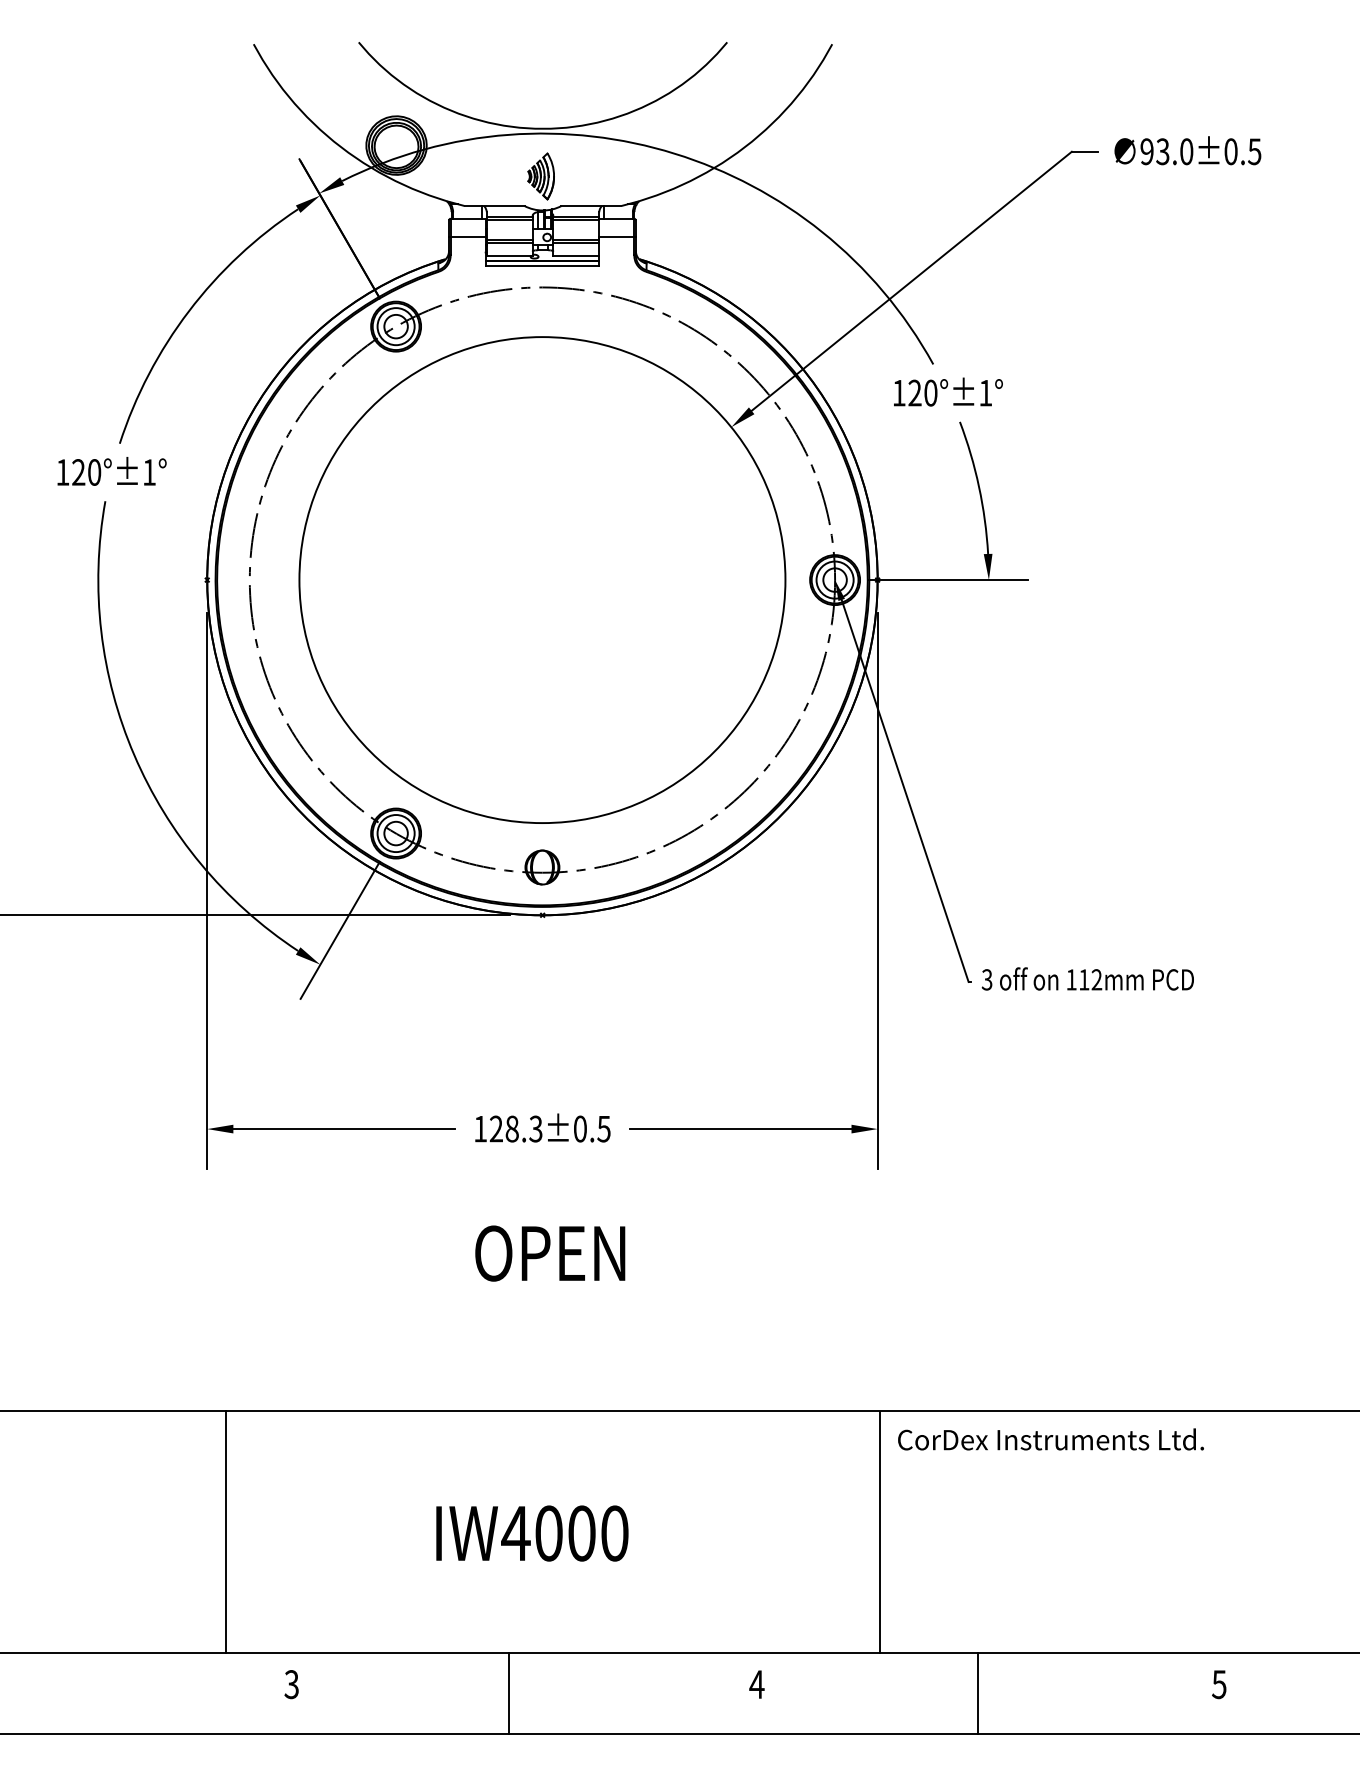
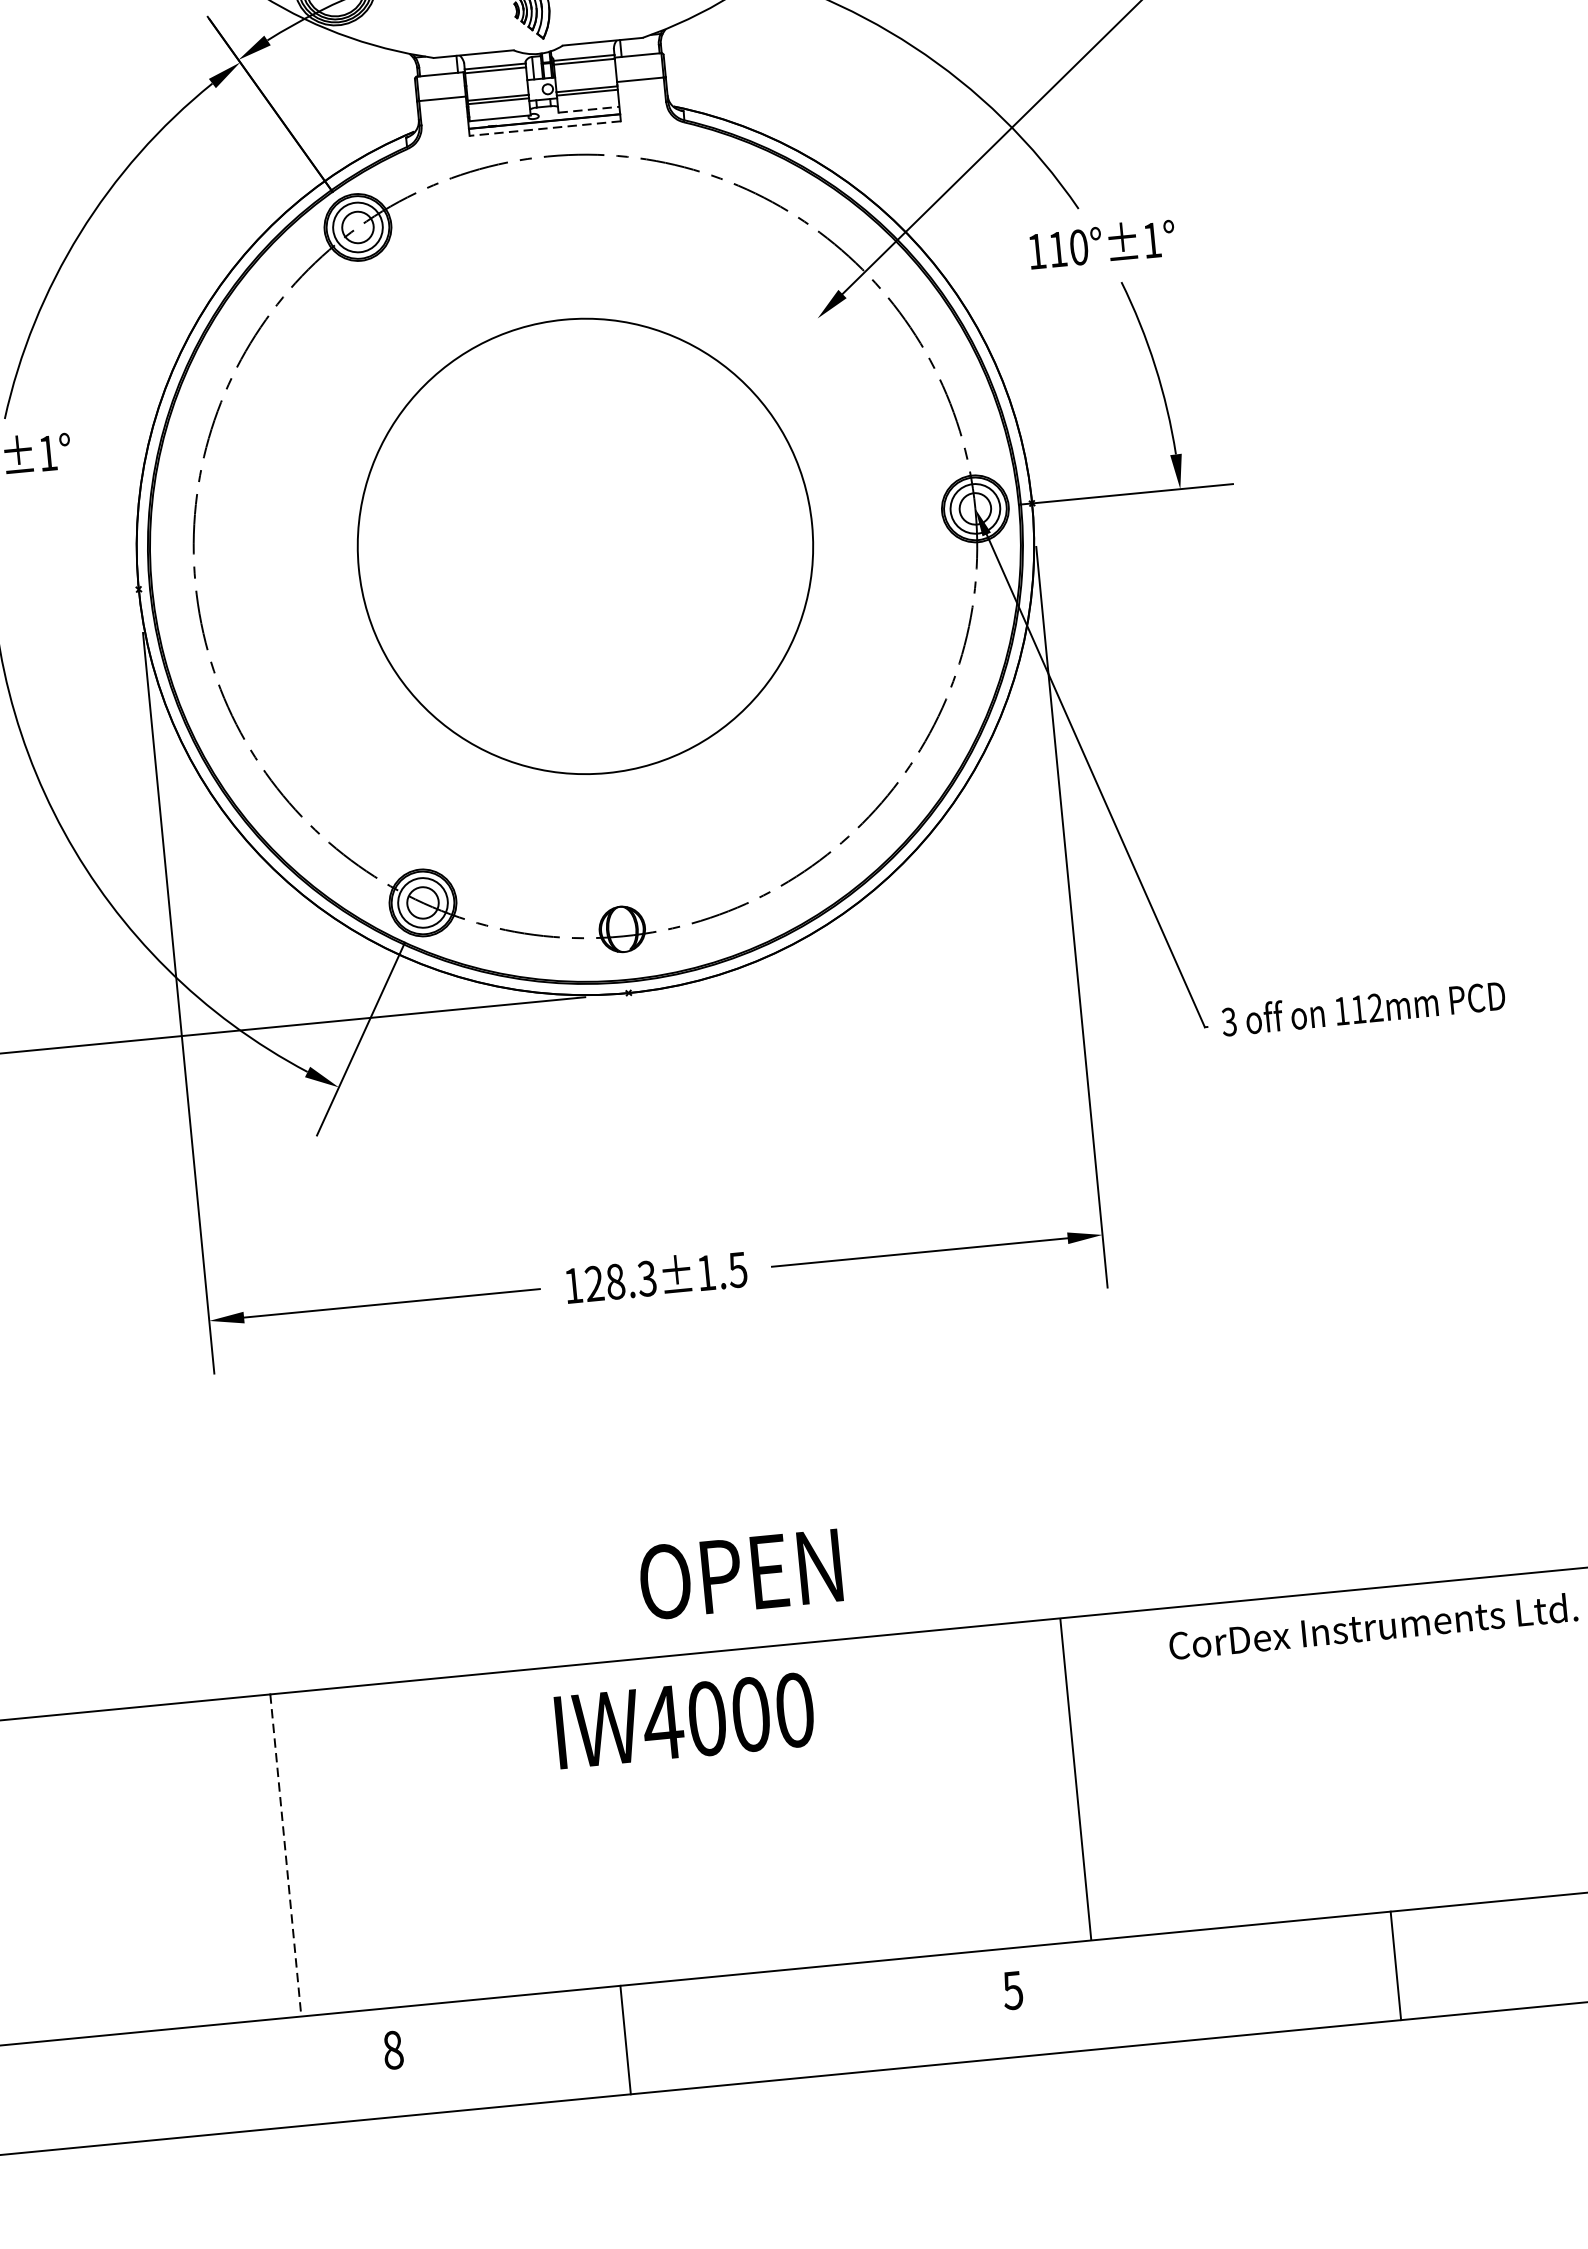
line: (576, 255) -> (589, 109), solid -> dashed
line: (542, 266) -> (545, 128), solid -> dashed
text: (914, 392) -> (1057, 248), 120°±1° -> 110°±1°
circle: (542, 580) -> (585, 546), size x0.7
text: (580, 1128) -> (706, 1272), 128.3±0.5 -> 128.3±1.5
text: (550, 1253) -> (740, 1574), moved
line: (879, 1531) -> (1075, 1778), moved
line: (225, 1532) -> (285, 1856), solid -> dashed
text: (532, 1533) -> (685, 1720), moved
text: (291, 1684) -> (392, 2050), 3 -> 8
text: (756, 1684) -> (1012, 1990), 4 -> 5
line: (509, 1693) -> (625, 2039), moved
line: (978, 1693) -> (1395, 1965), moved

